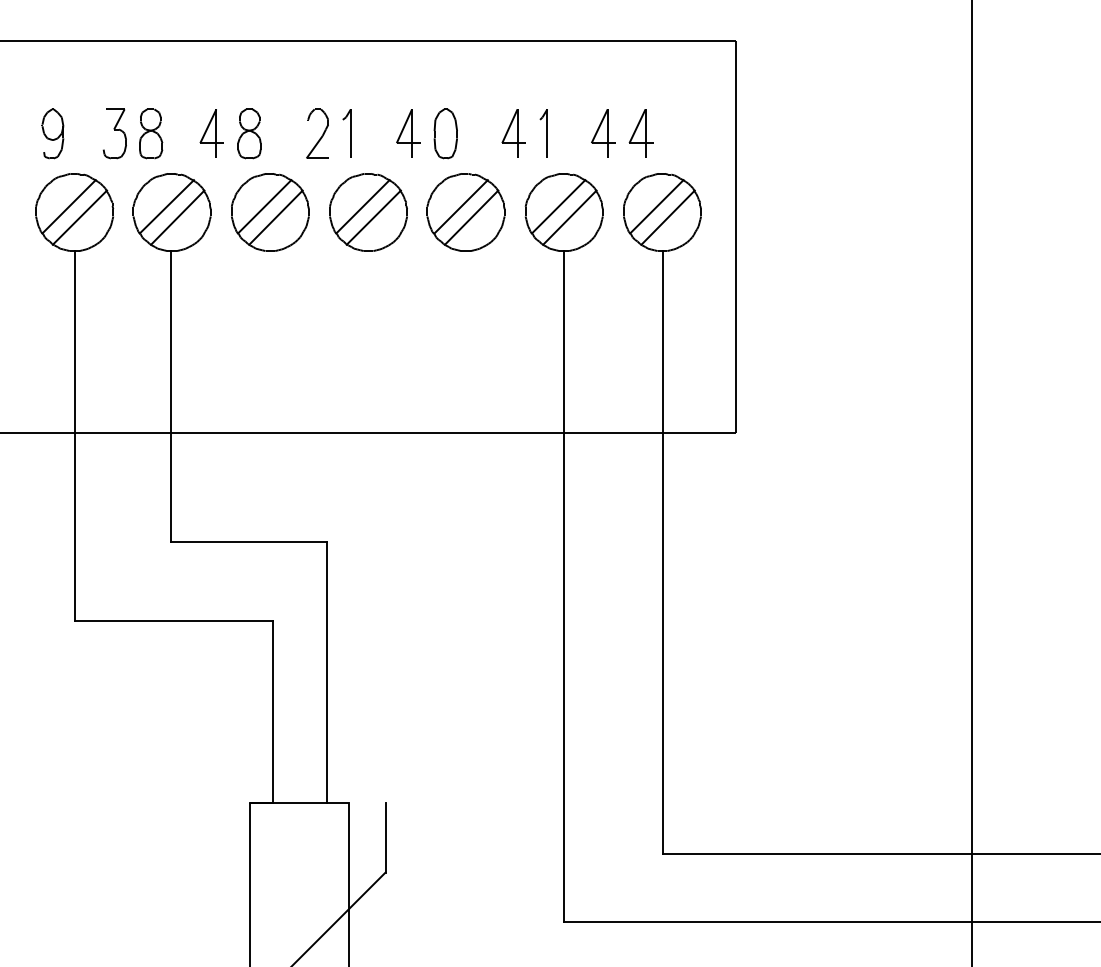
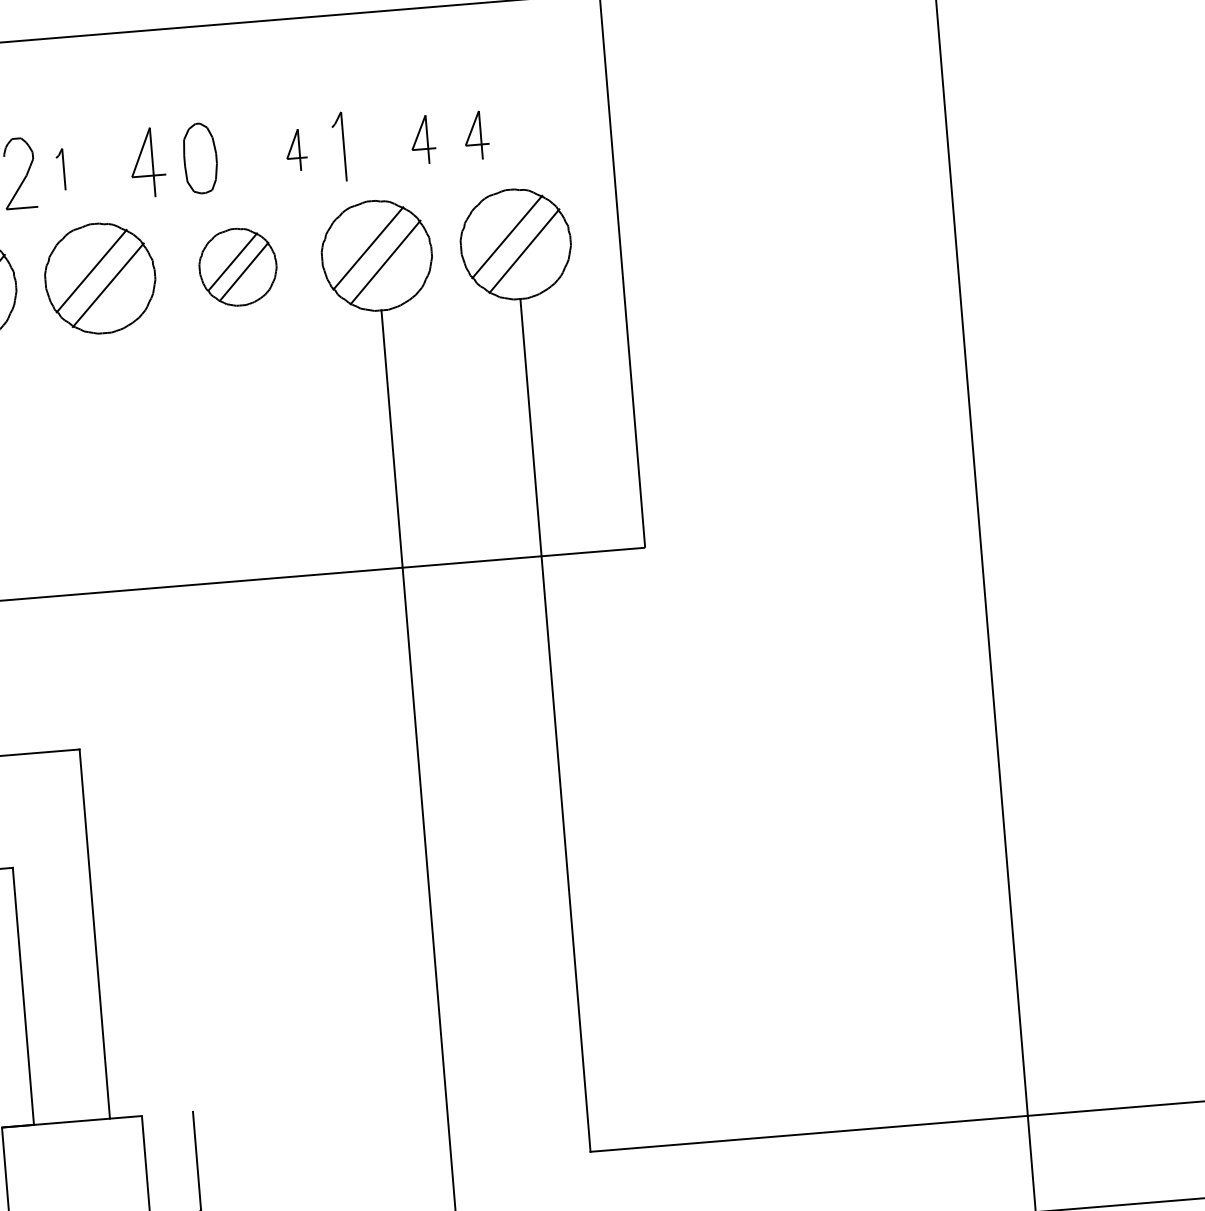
part: (346, 133) -> (59, 169), size x0.6
part: (513, 133) -> (296, 150), size x0.6
part: (603, 133) -> (423, 139), size x0.7
part: (640, 133) -> (475, 135), size x0.7
part: (465, 212) -> (237, 267), size x0.7

